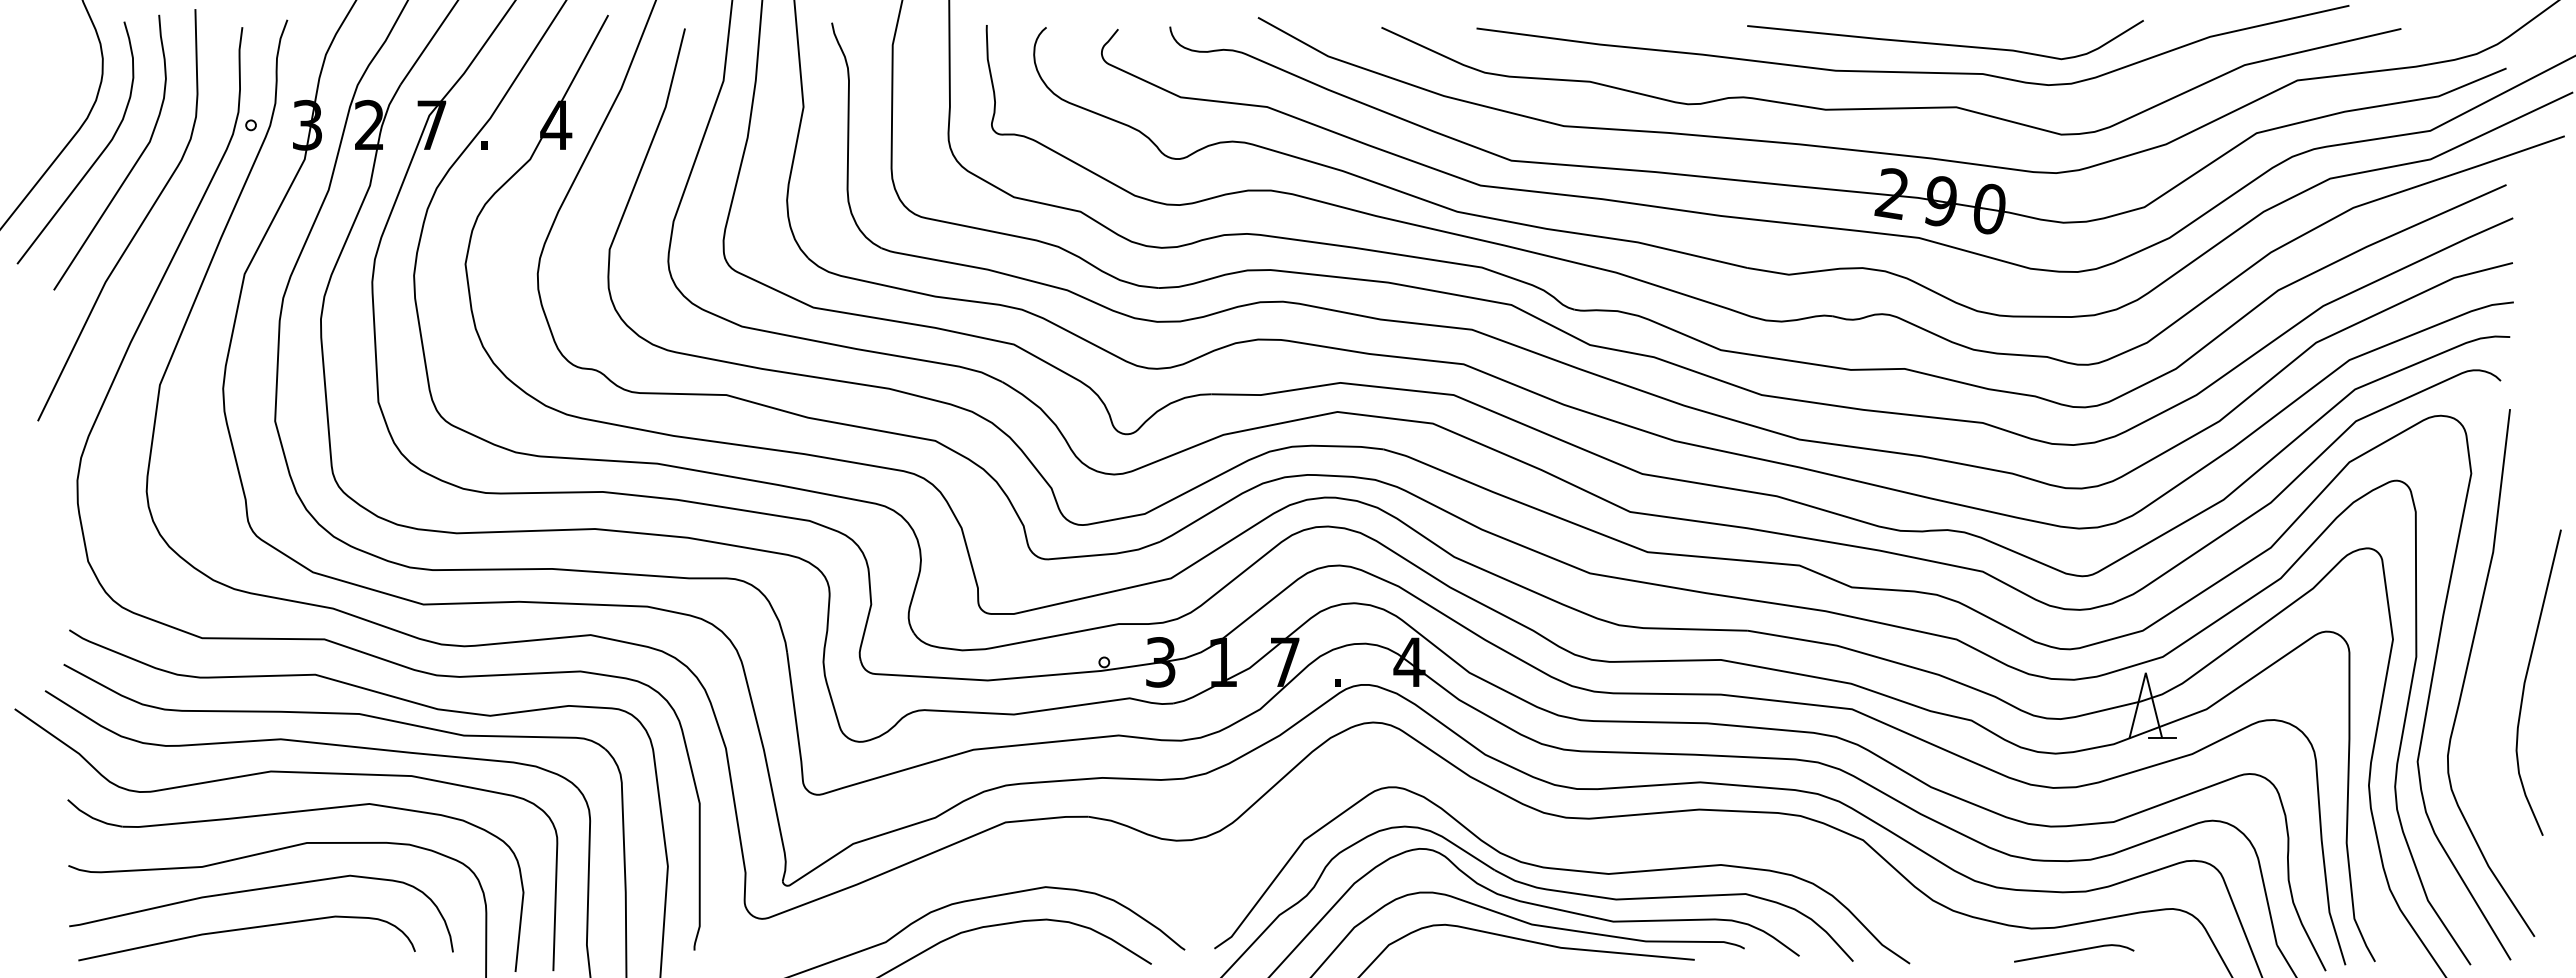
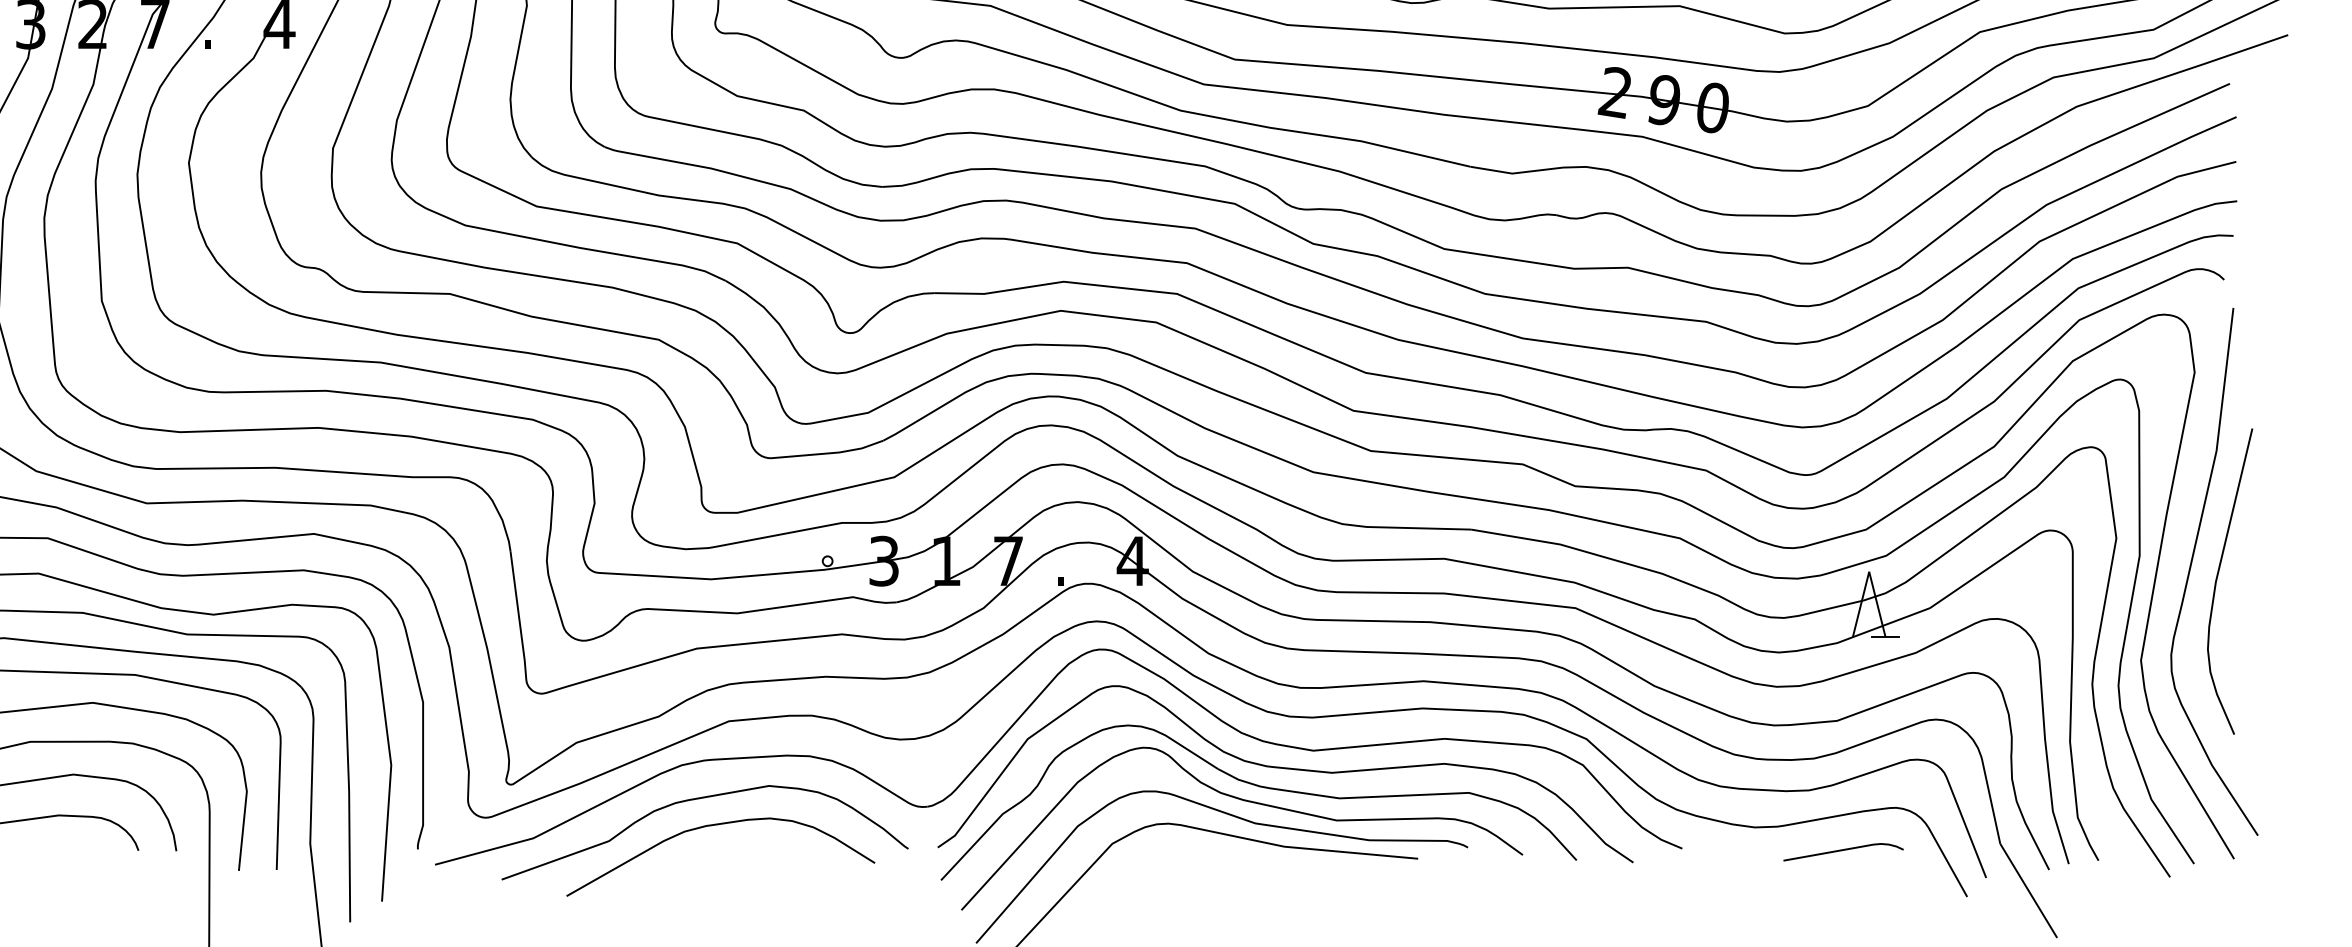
curve: (2526, 680) -> (2217, 579), moved
part: (1295, 821) -> (1018, 720), added
curve: (2073, 952) -> (1842, 851), moved

